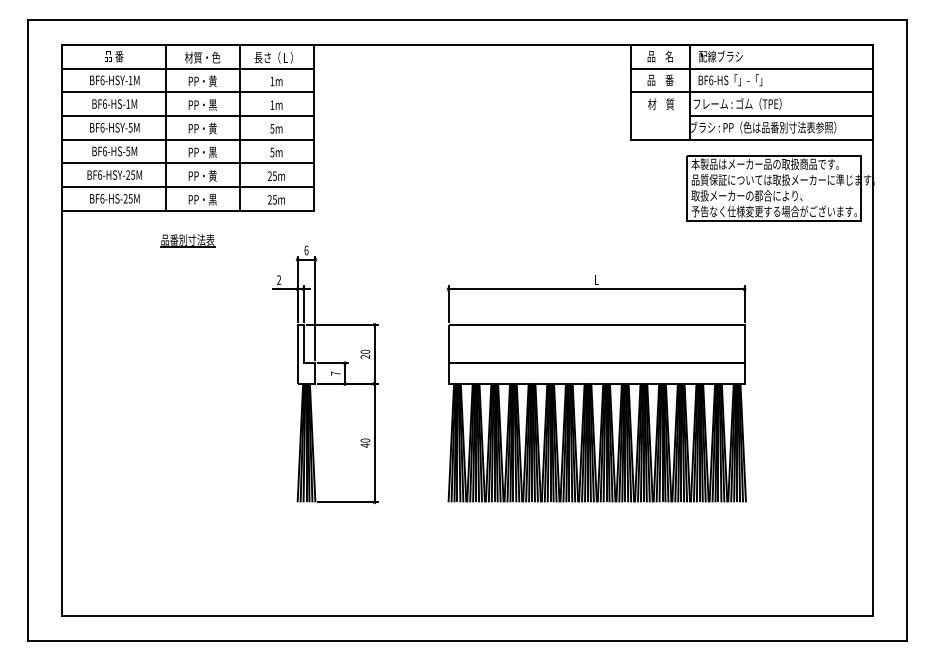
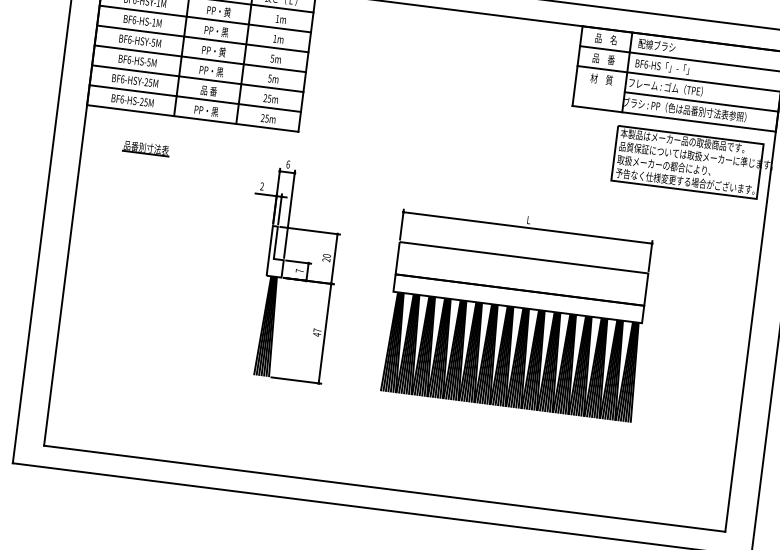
text: (202, 175) -> (208, 90), PP・黄 -> 品 番
part: (187, 240) -> (146, 148), moved
text: (365, 440) -> (317, 330), 40 -> 47

